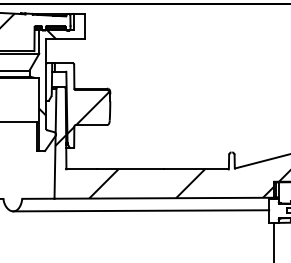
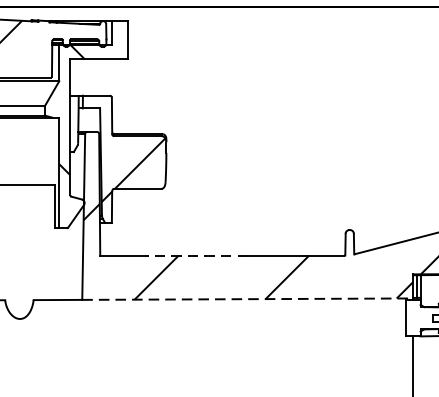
line: (130, 169) -> (196, 255), solid -> dashed
line: (164, 198) -> (248, 299), solid -> dashed
line: (141, 210) -> (213, 317), removed

